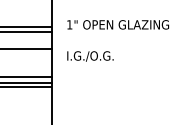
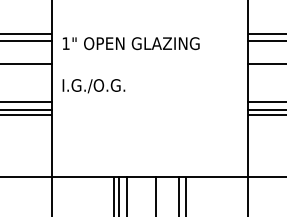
text: (117, 41) -> (130, 65), moved

